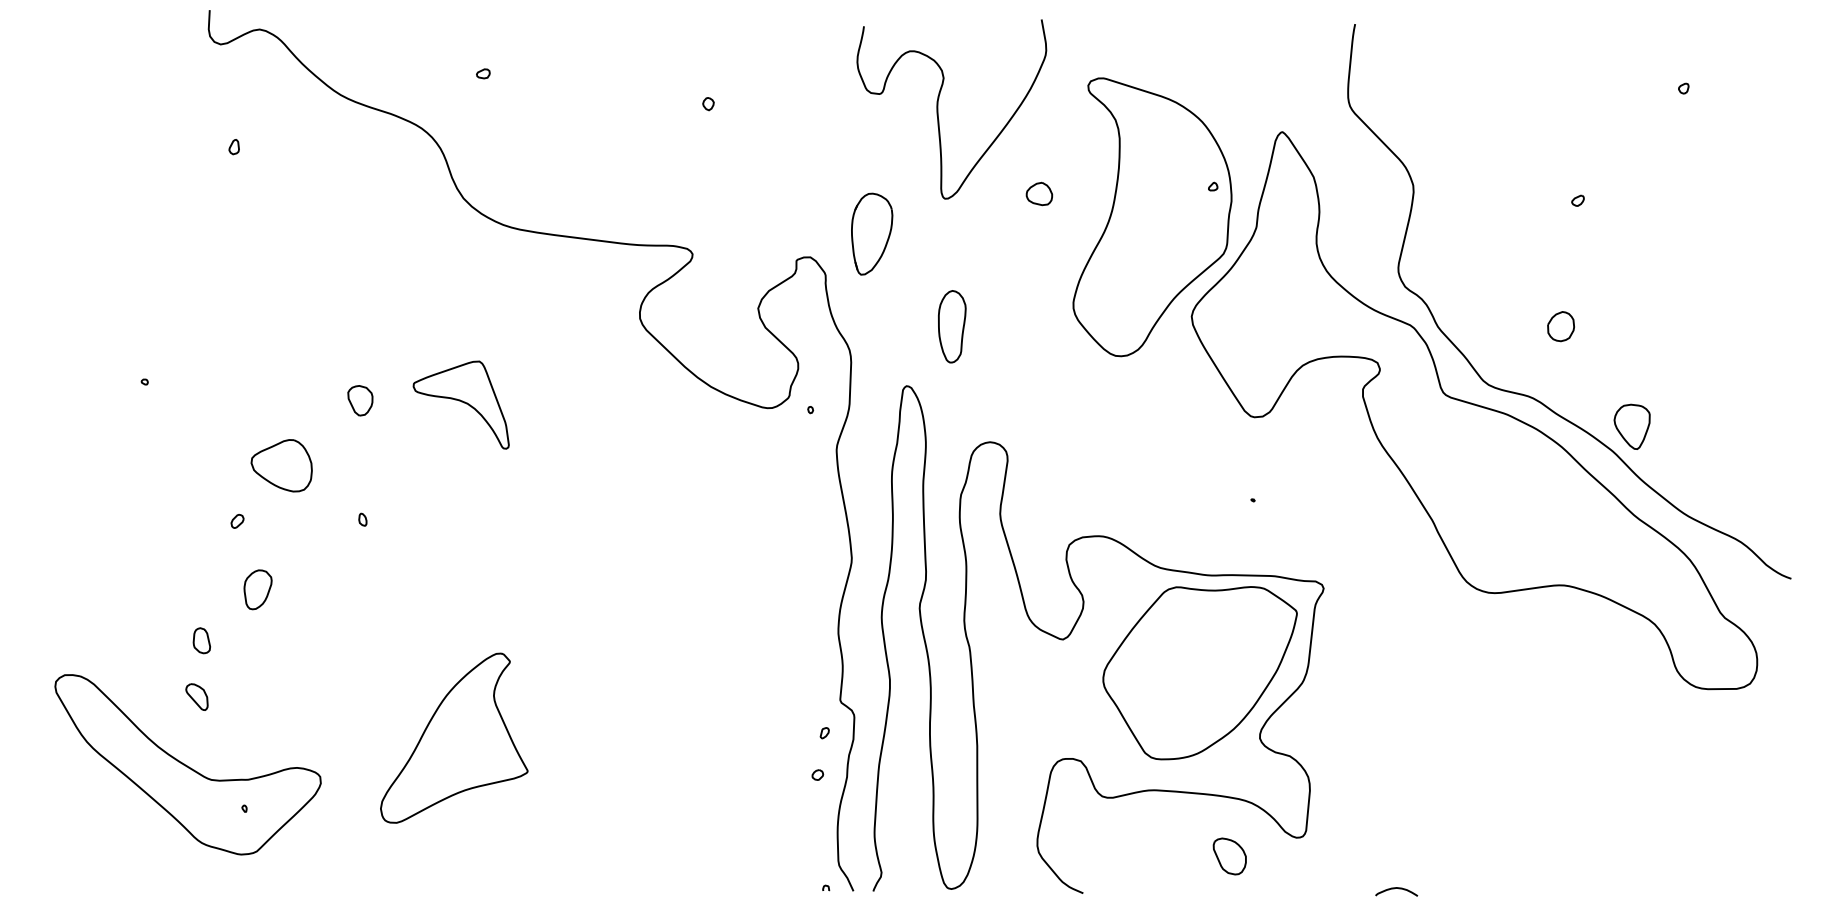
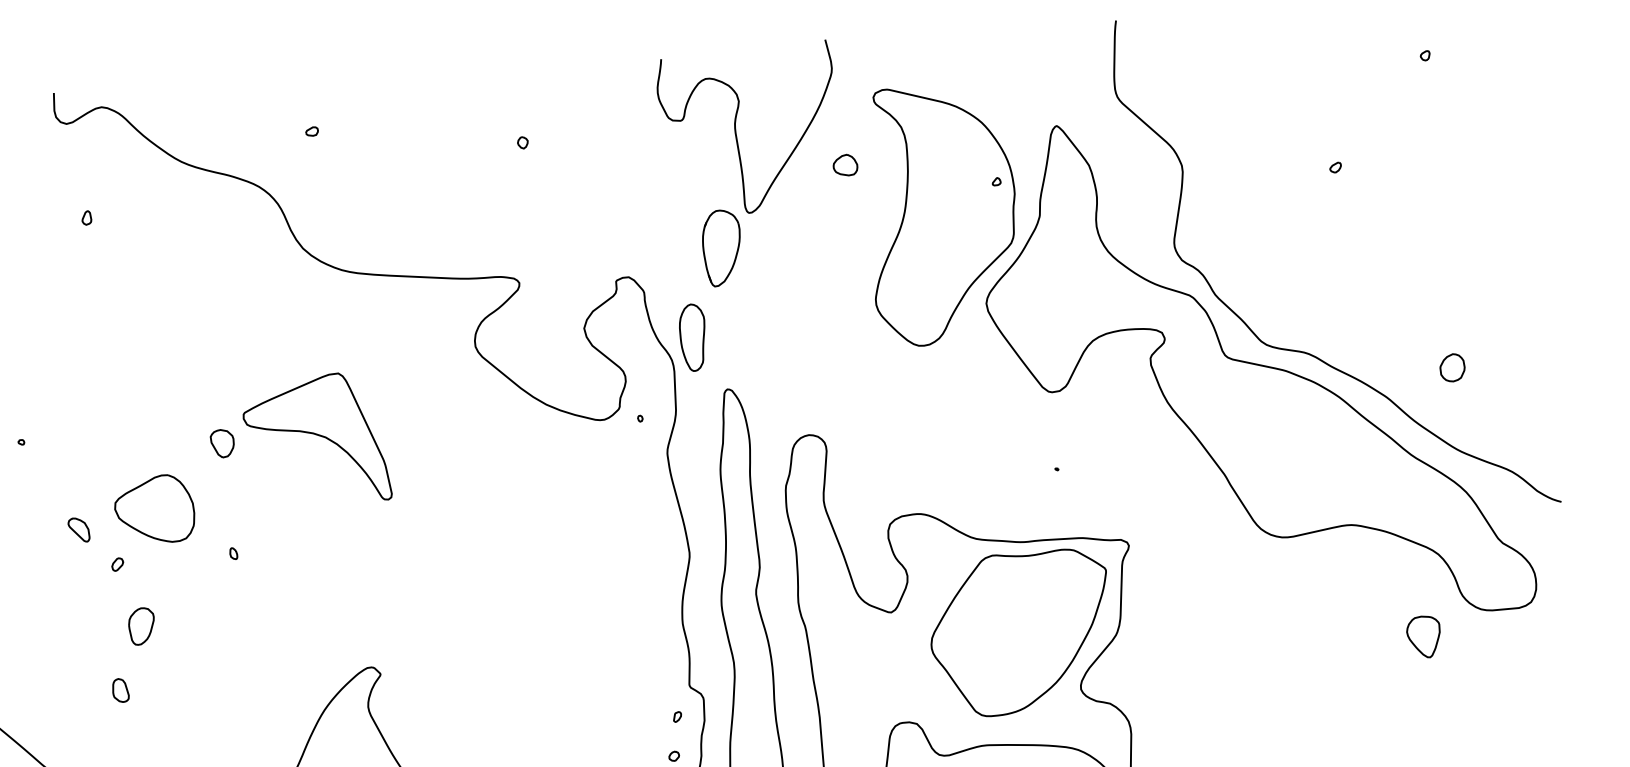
part: (1039, 193) -> (845, 164), moved
part: (872, 233) -> (722, 247), moved
part: (952, 326) -> (693, 337), moved
part: (1560, 326) -> (1451, 367), moved
part: (460, 404) -> (315, 439), size x1.6
part: (1631, 426) -> (1423, 636), moved
part: (281, 465) -> (154, 509), size x1.4
part: (201, 640) -> (120, 690), moved
part: (196, 696) -> (78, 529), moved

